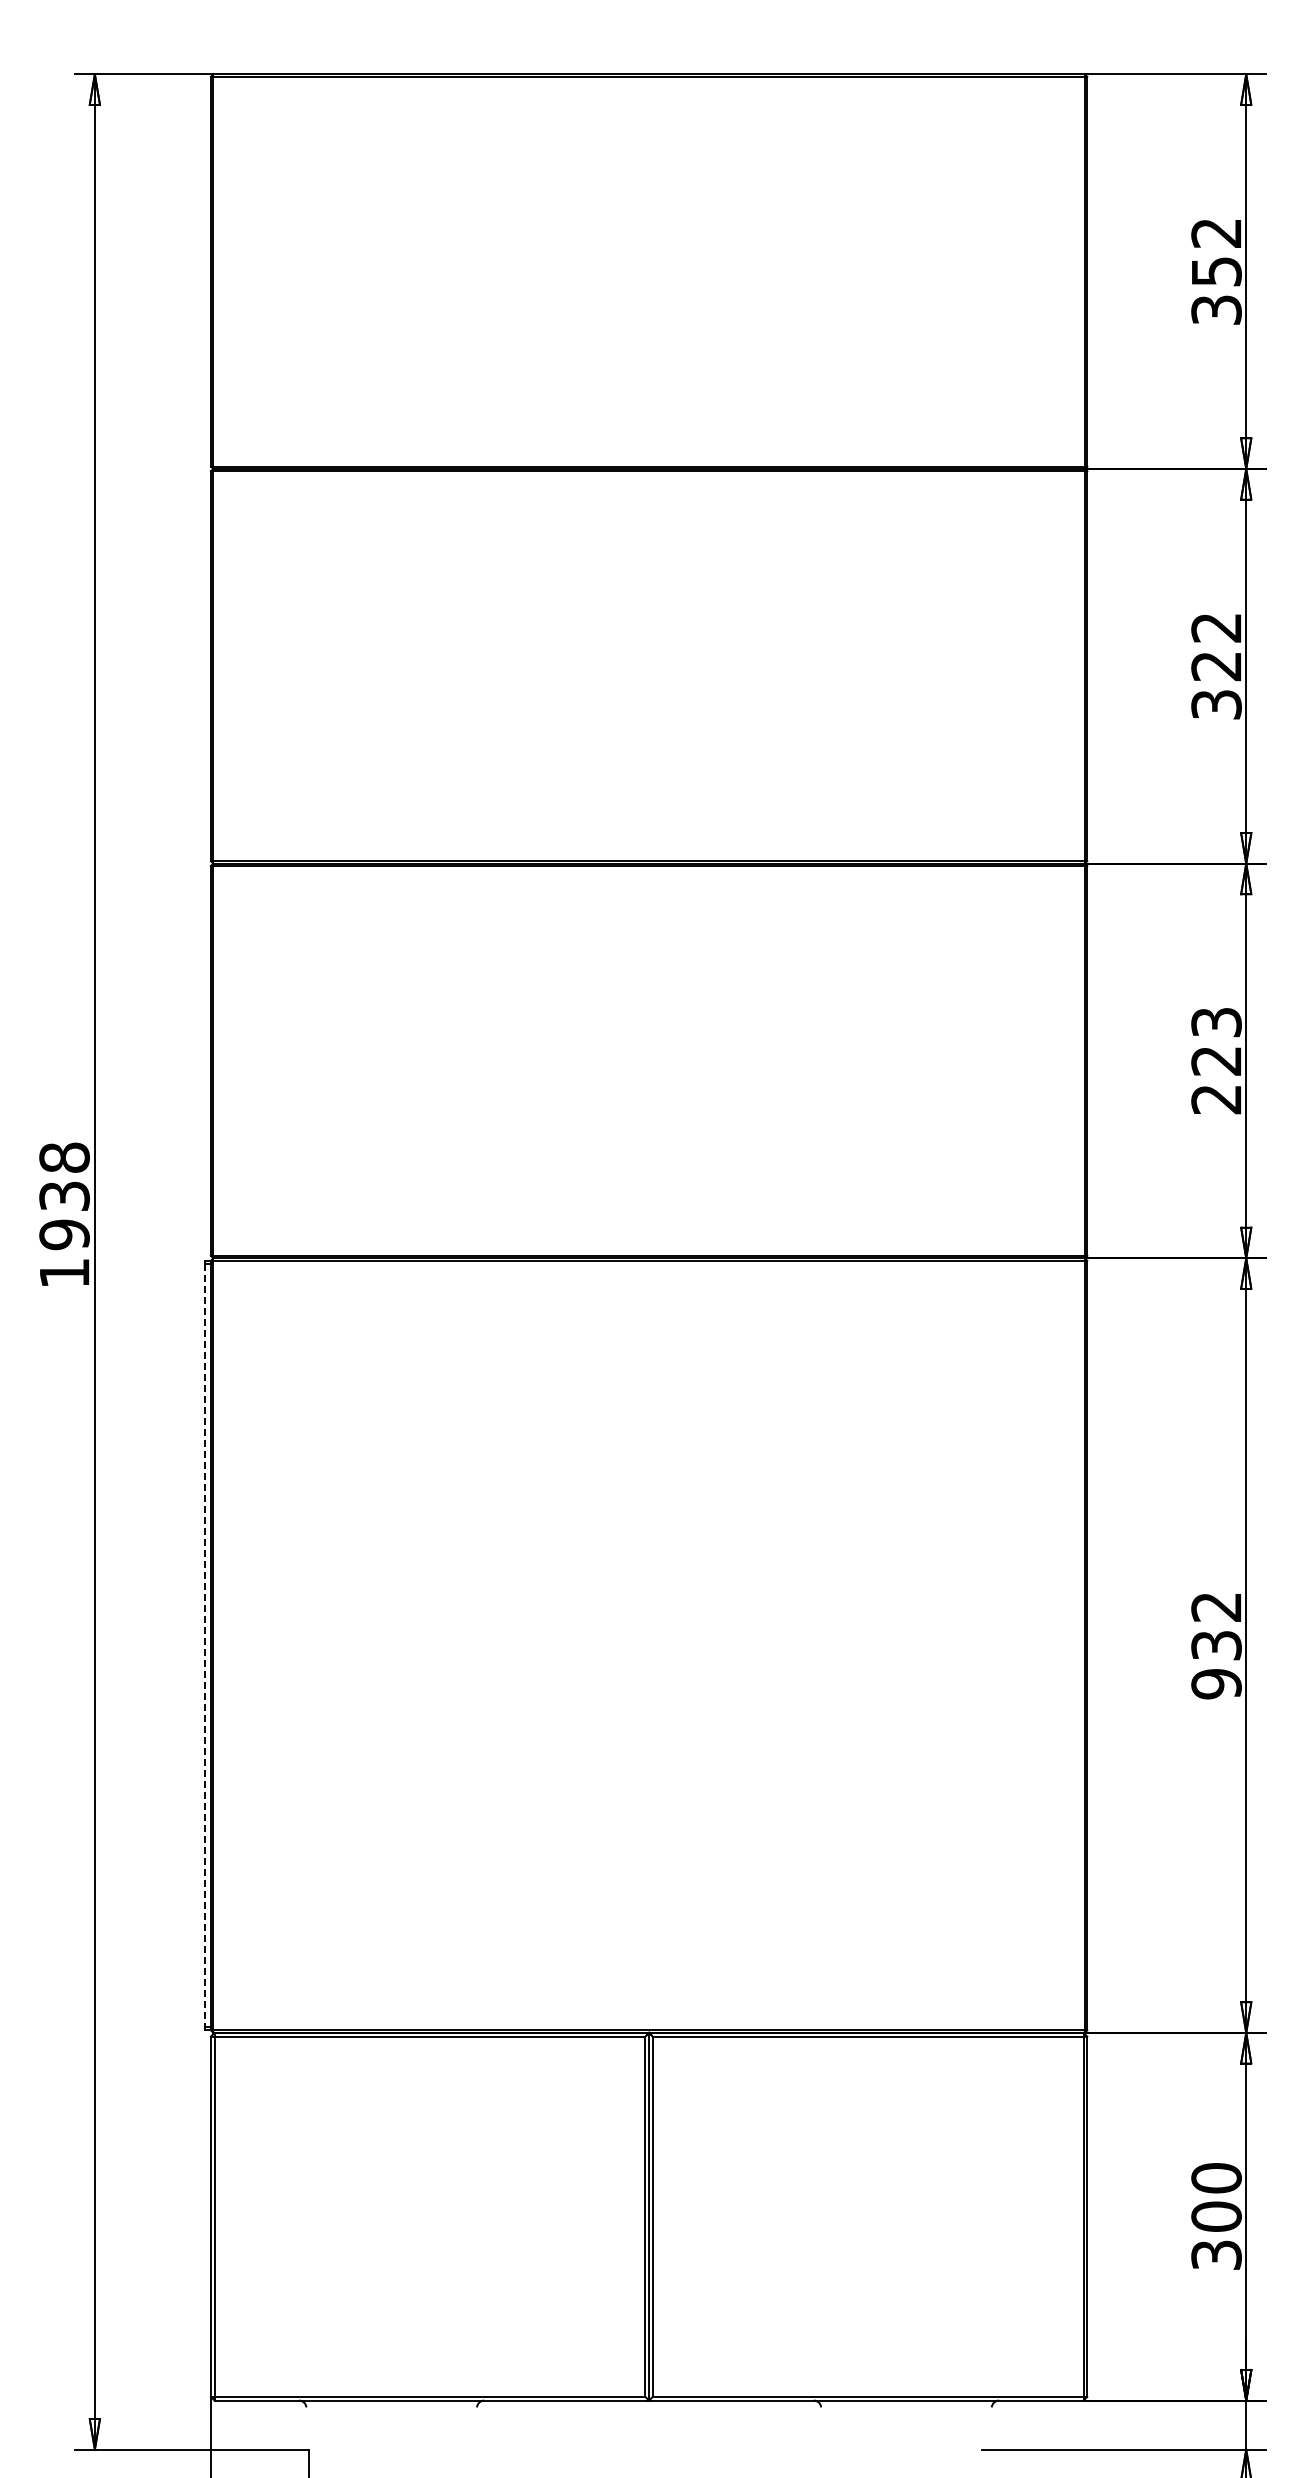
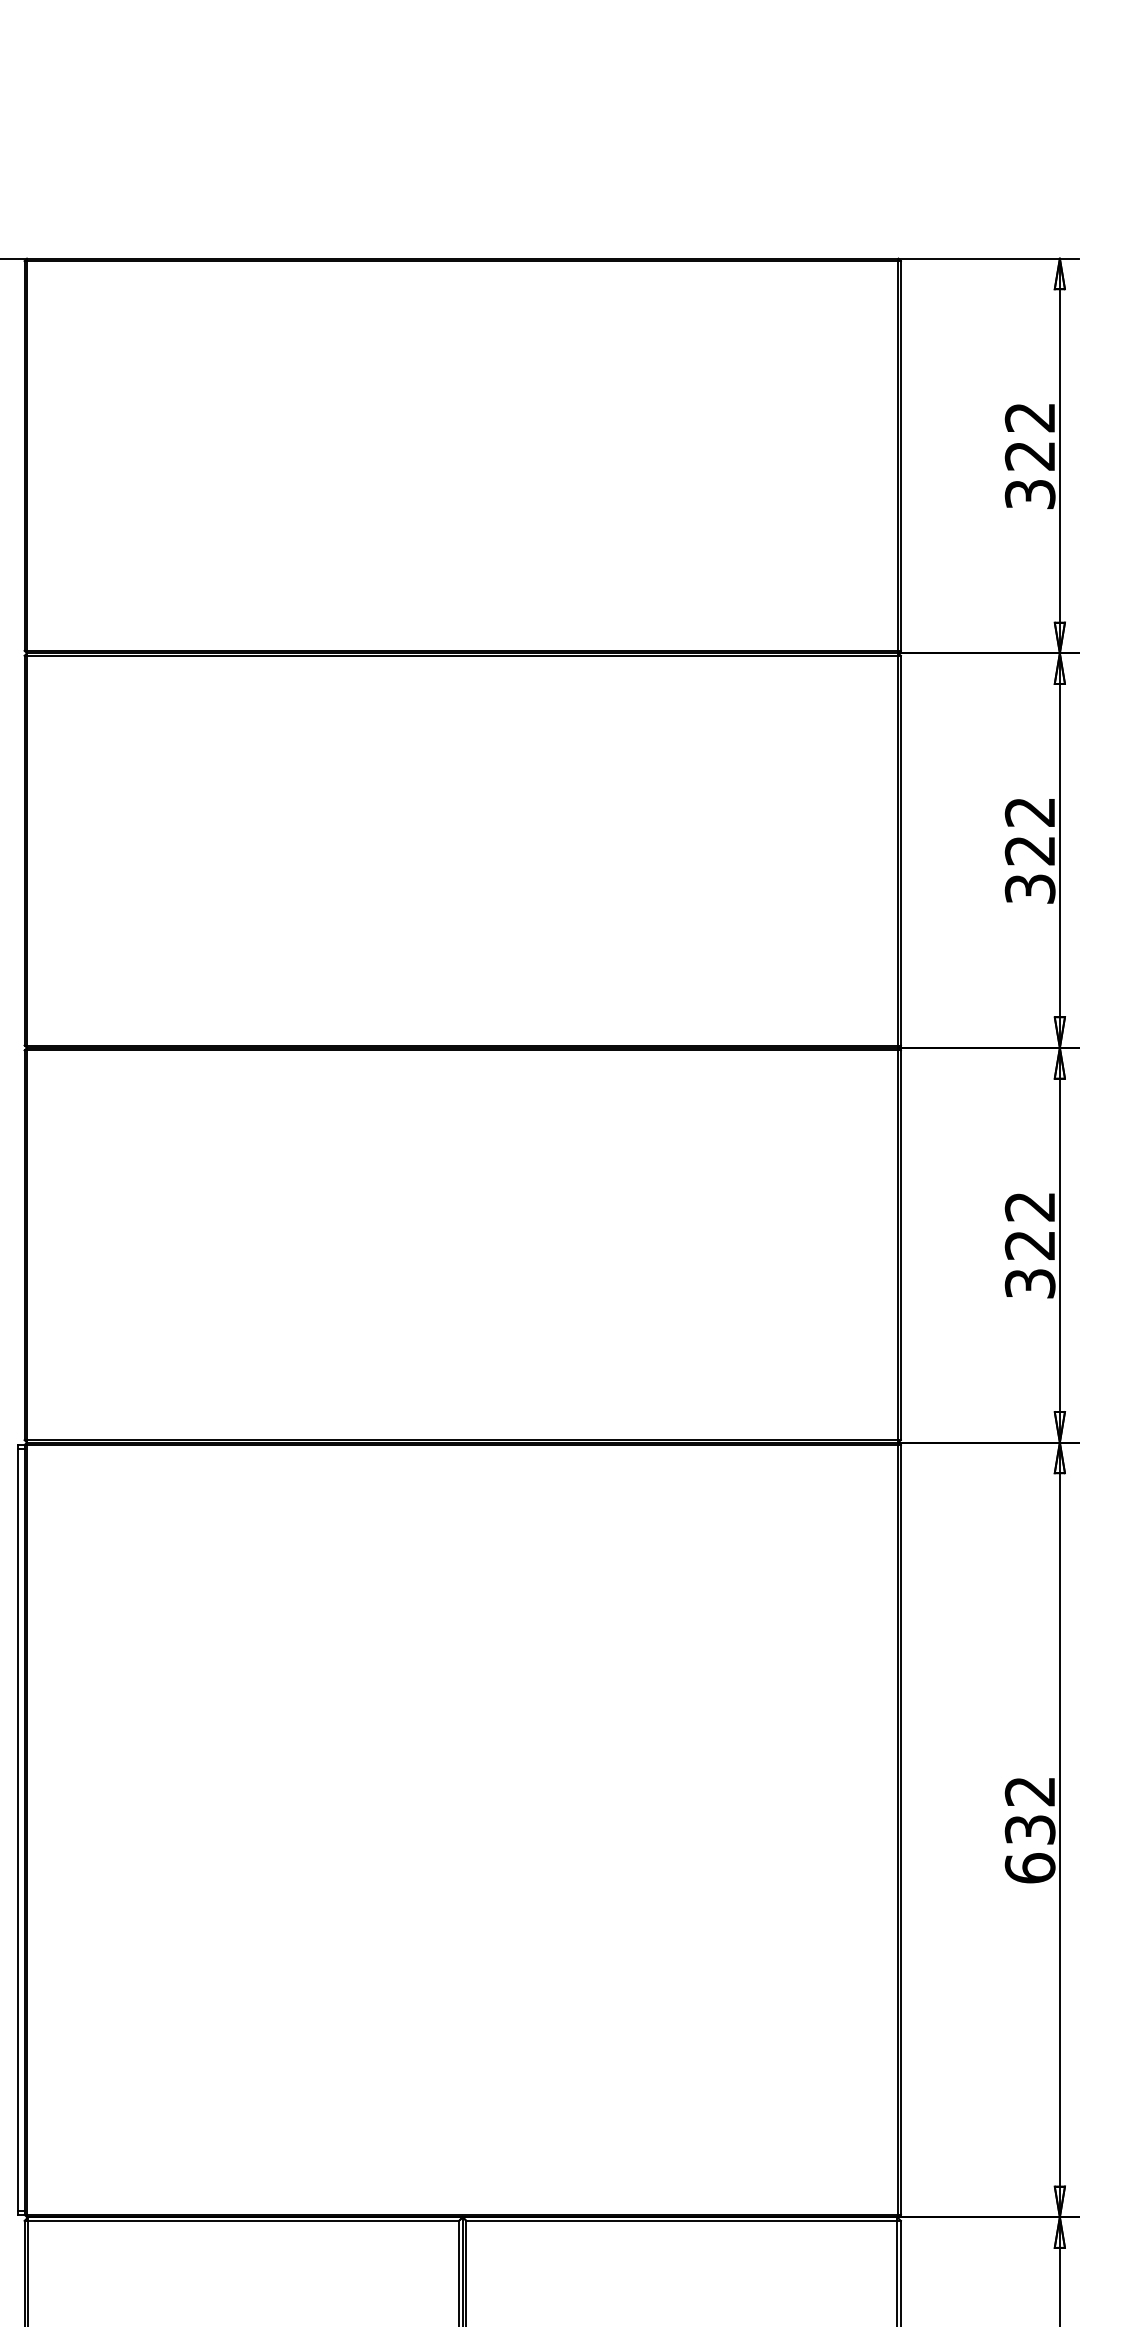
text: (1216, 271) -> (1030, 455), 352 -> 322
text: (1216, 1061) -> (1030, 1245), 223 -> 322
line: (204, 1646) -> (18, 1830), dashed -> solid
text: (1216, 1683) -> (1030, 1867), 932 -> 632

